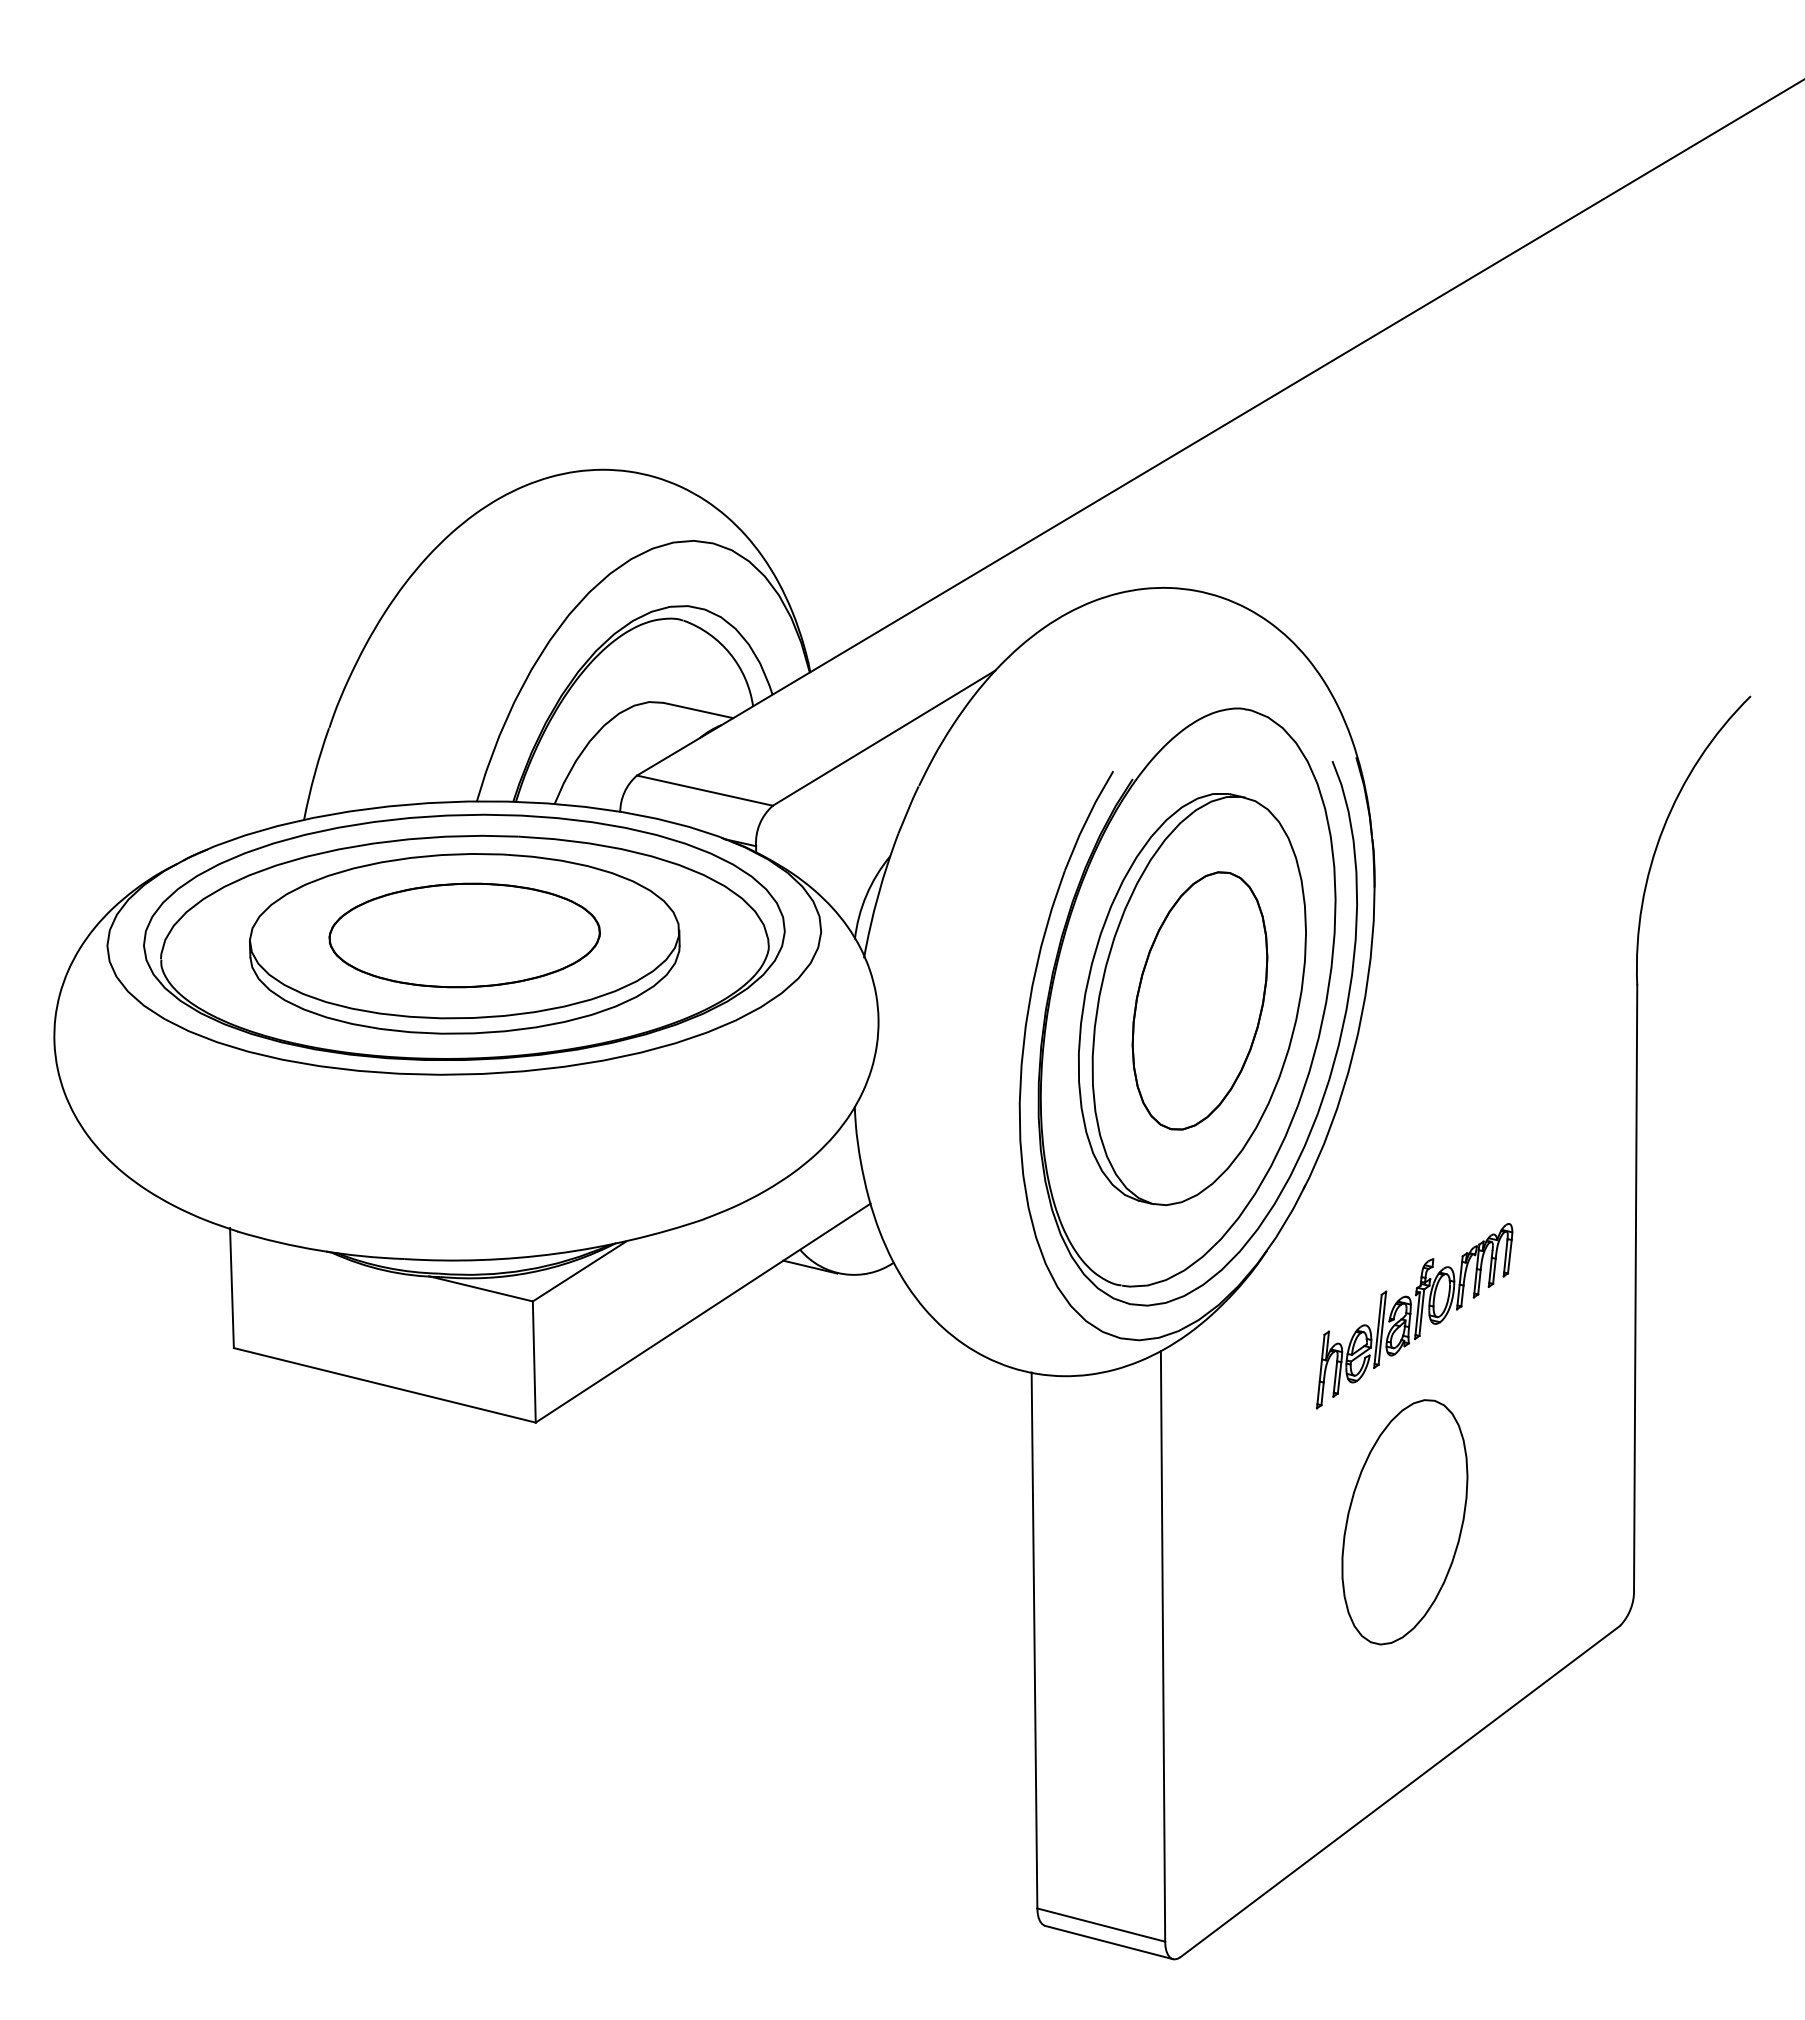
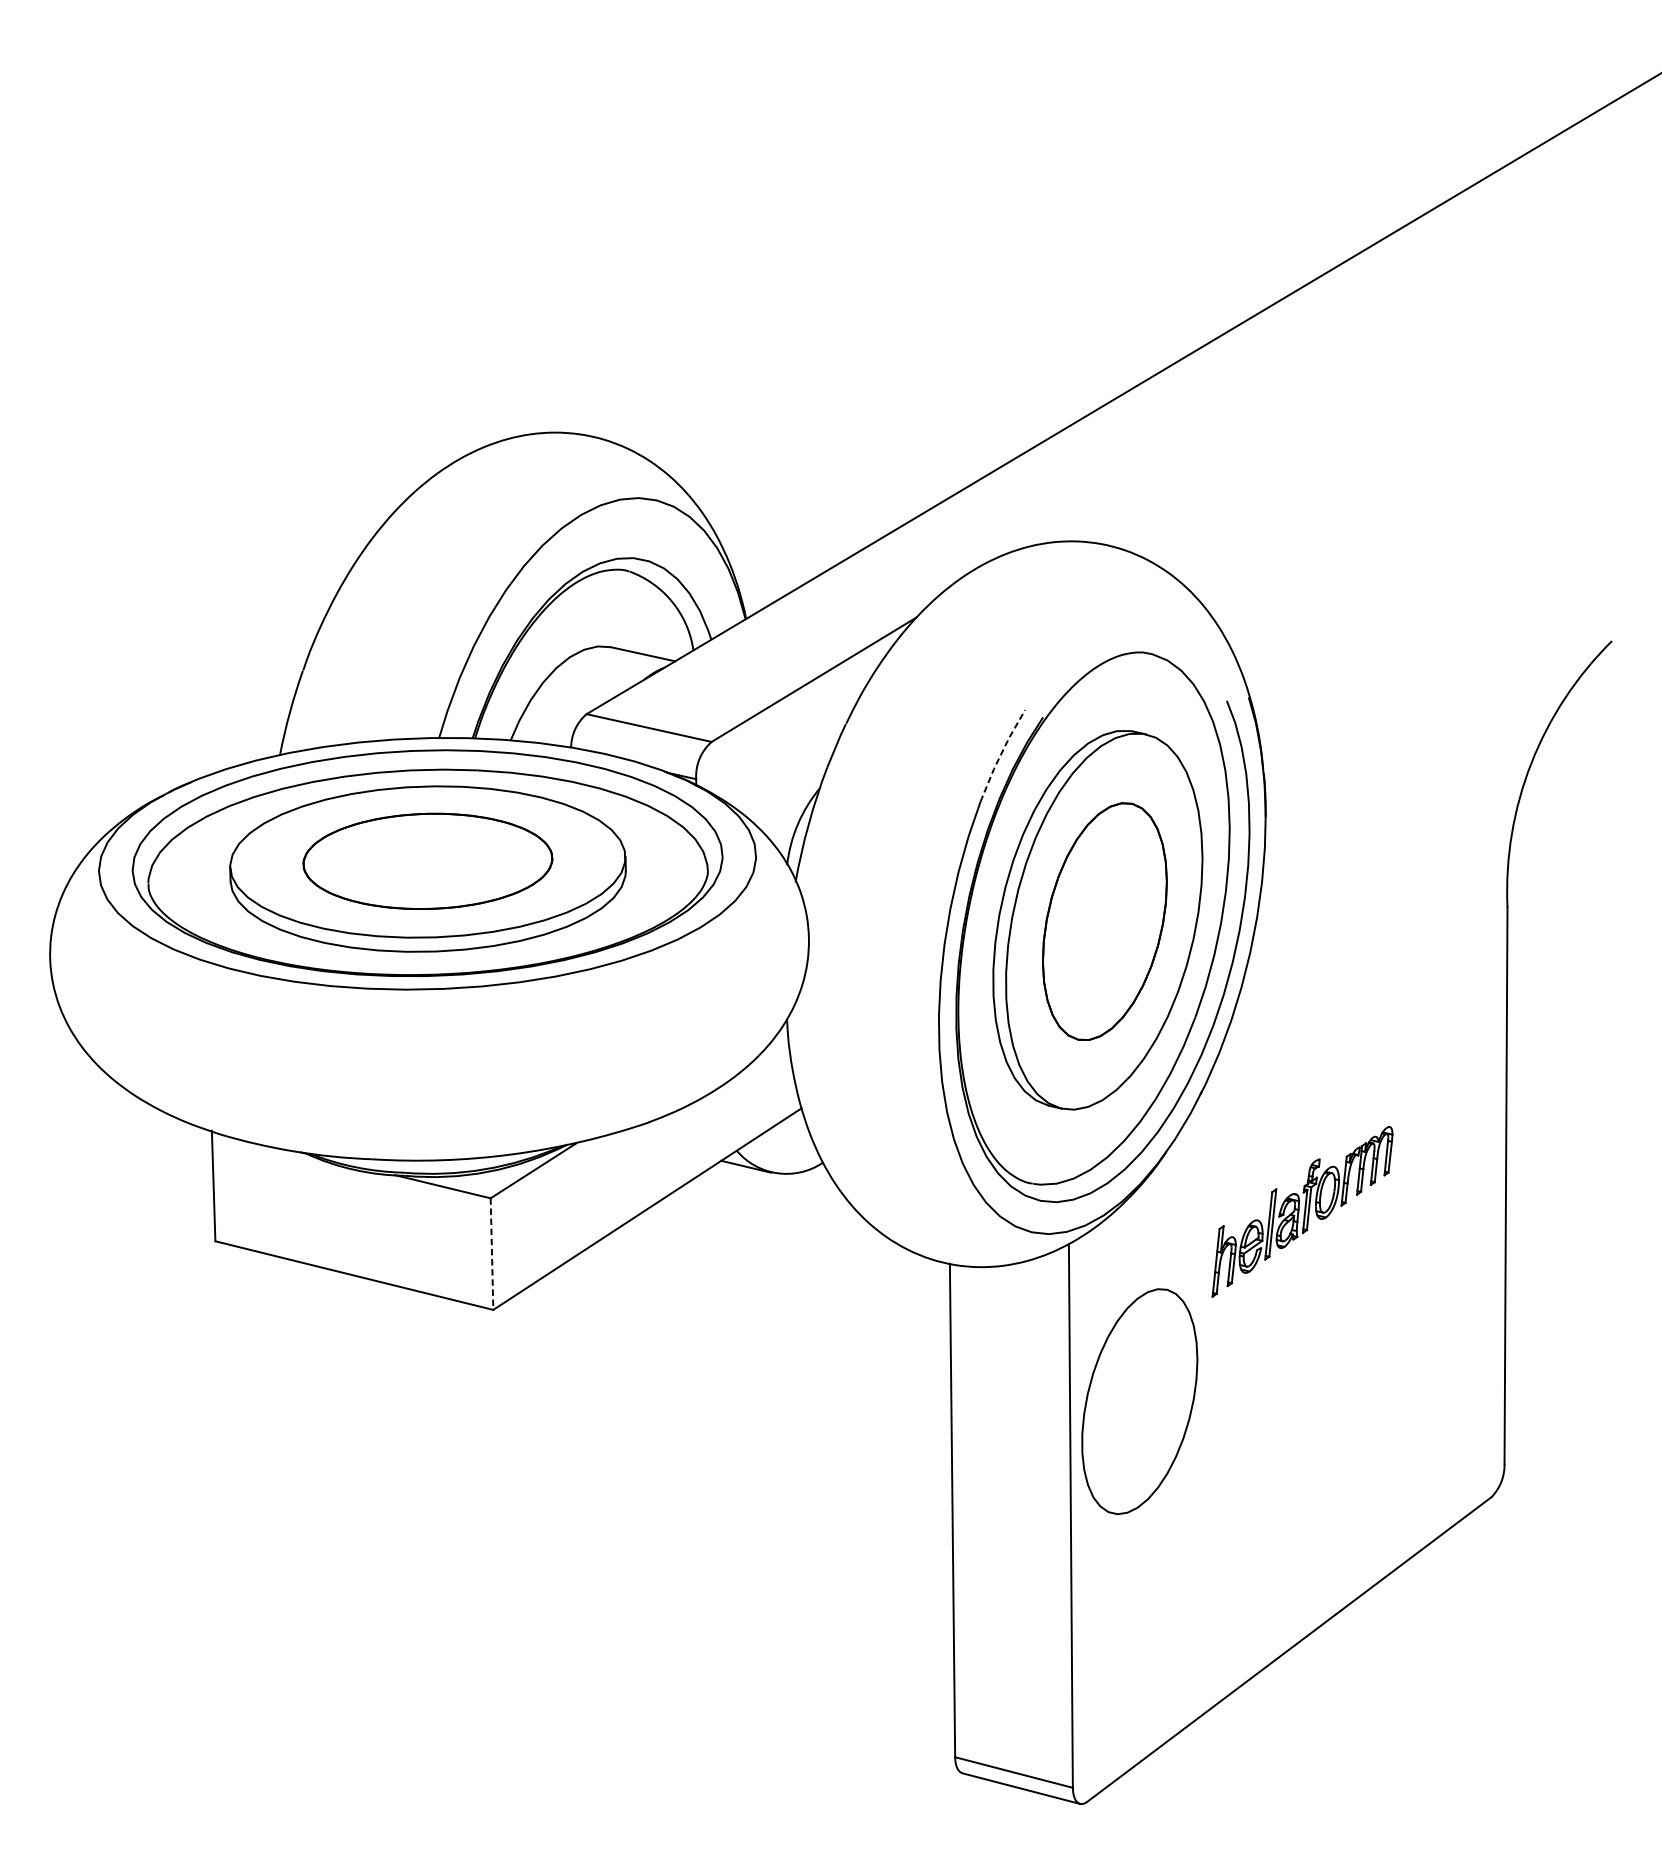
line: (1087, 819) -> (1001, 754), solid -> dashed
line: (534, 1362) -> (492, 1254), solid -> dashed
part: (1404, 1522) -> (1139, 1401), moved

